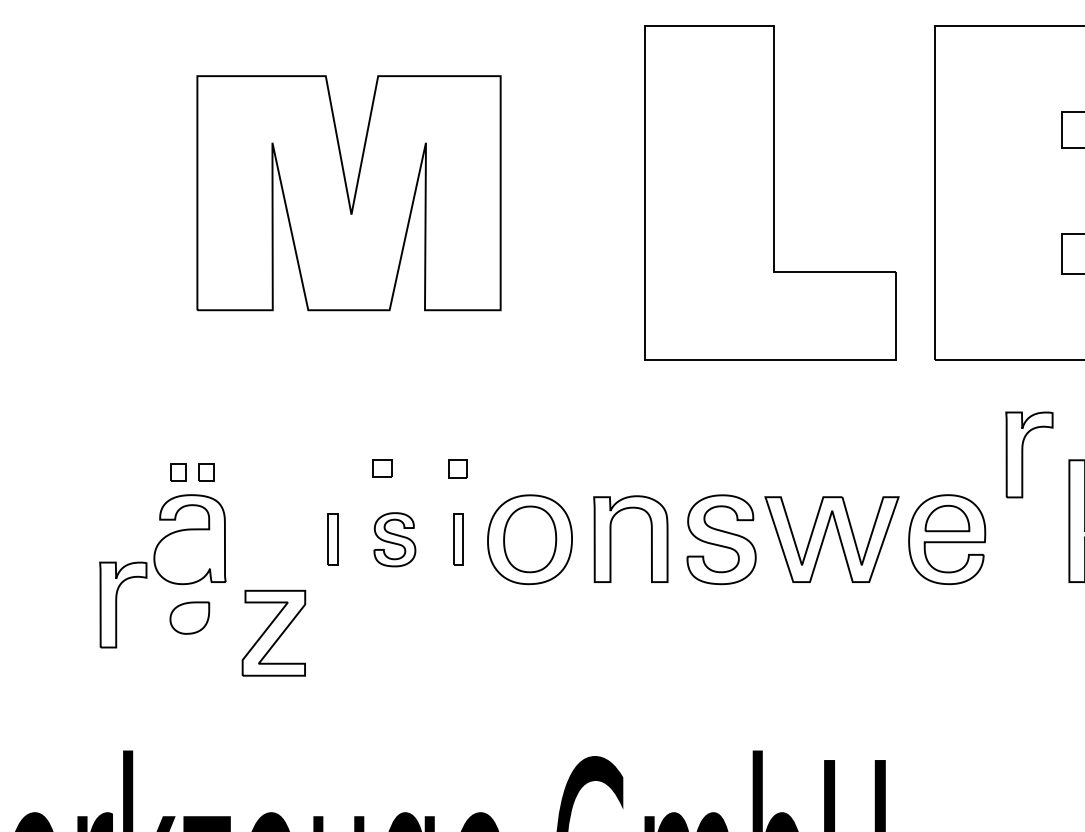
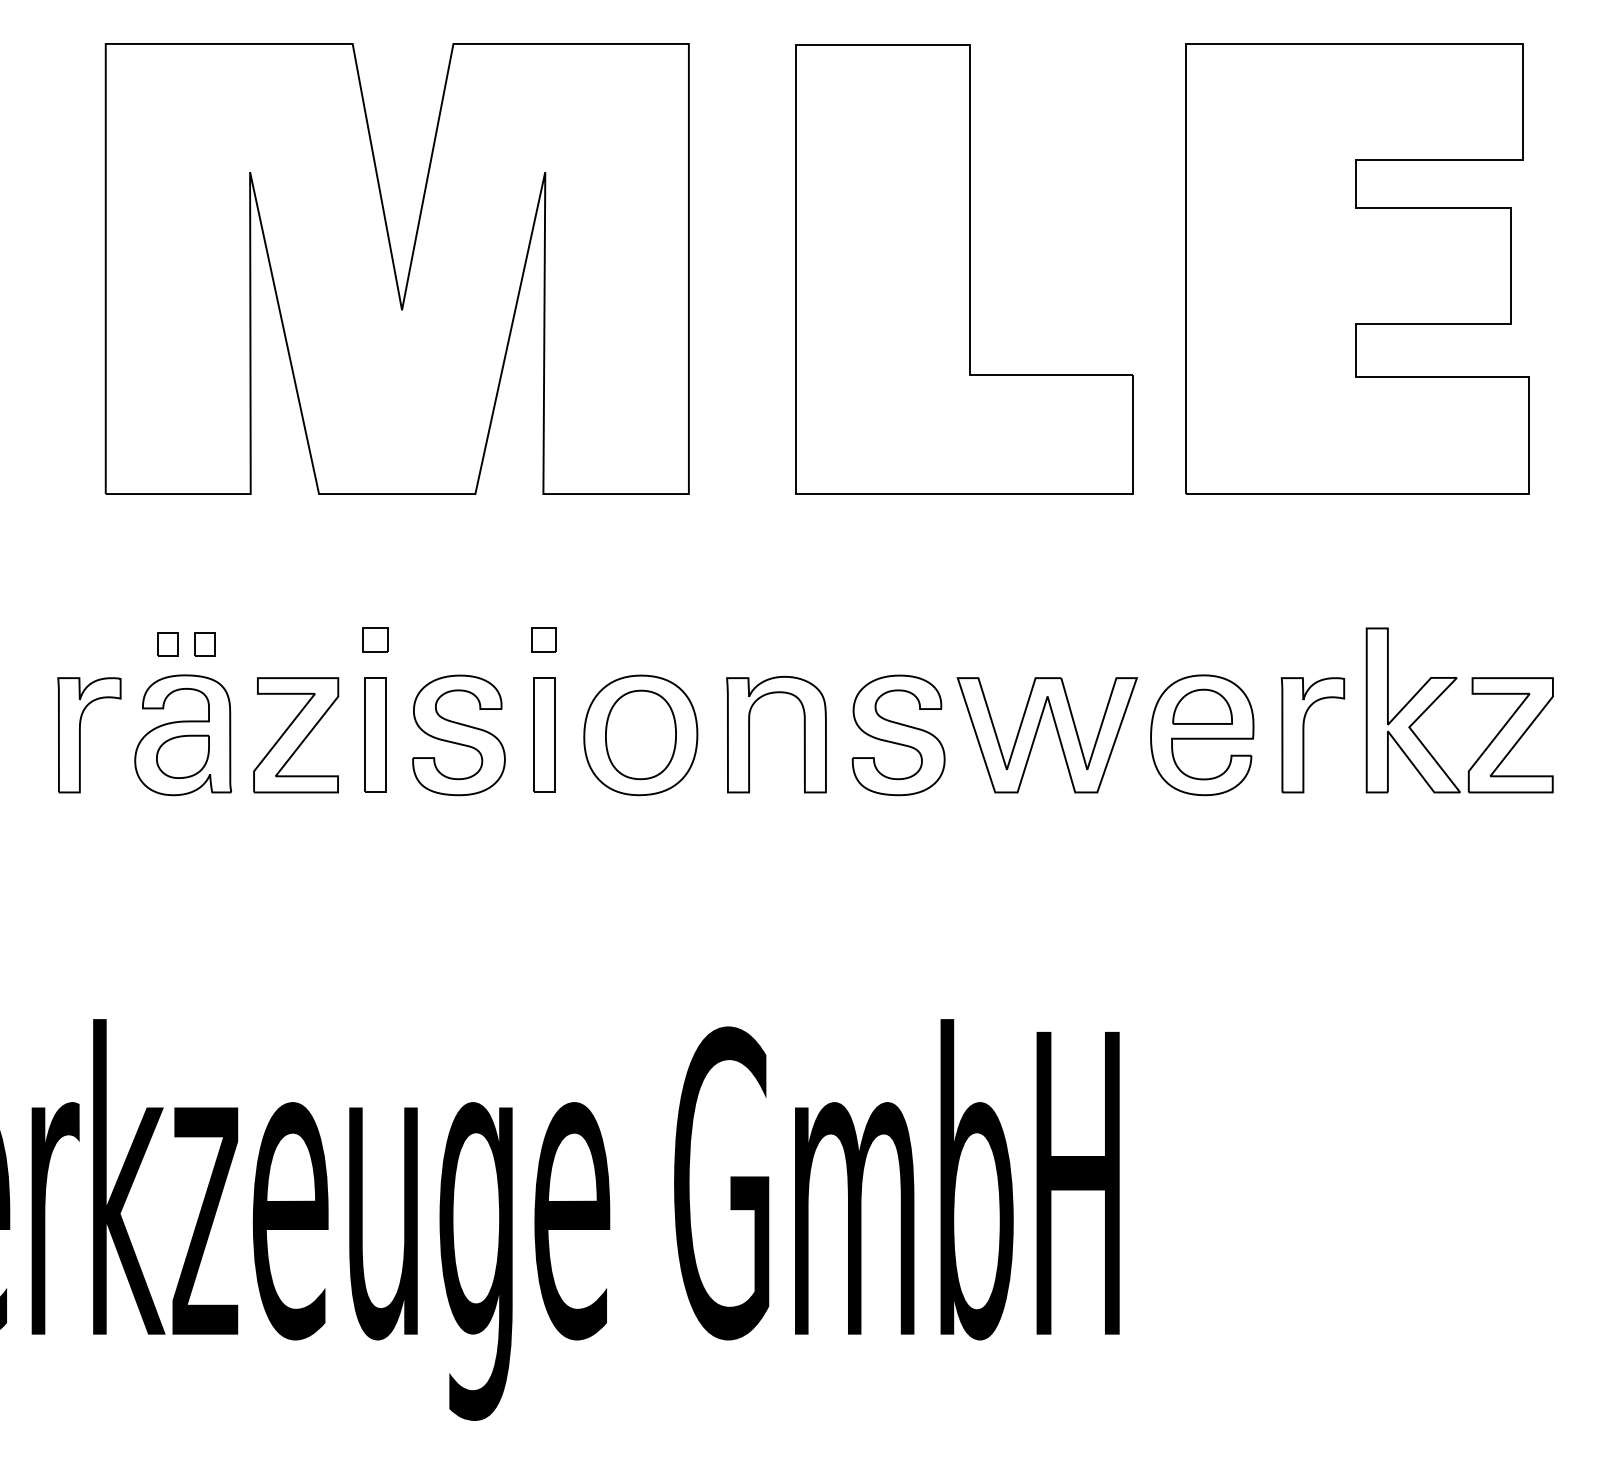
part: (348, 192) -> (396, 268), size x1.43
part: (1023, 455) -> (1304, 735), moved
part: (382, 467) -> (375, 639), moved
part: (332, 539) -> (375, 734), size x1.67
part: (394, 539) -> (458, 735), size x1.67
part: (458, 539) -> (544, 734), size x1.67
part: (116, 605) -> (80, 735), moved
part: (189, 617) -> (182, 756), moved
part: (274, 633) -> (296, 735), moved

